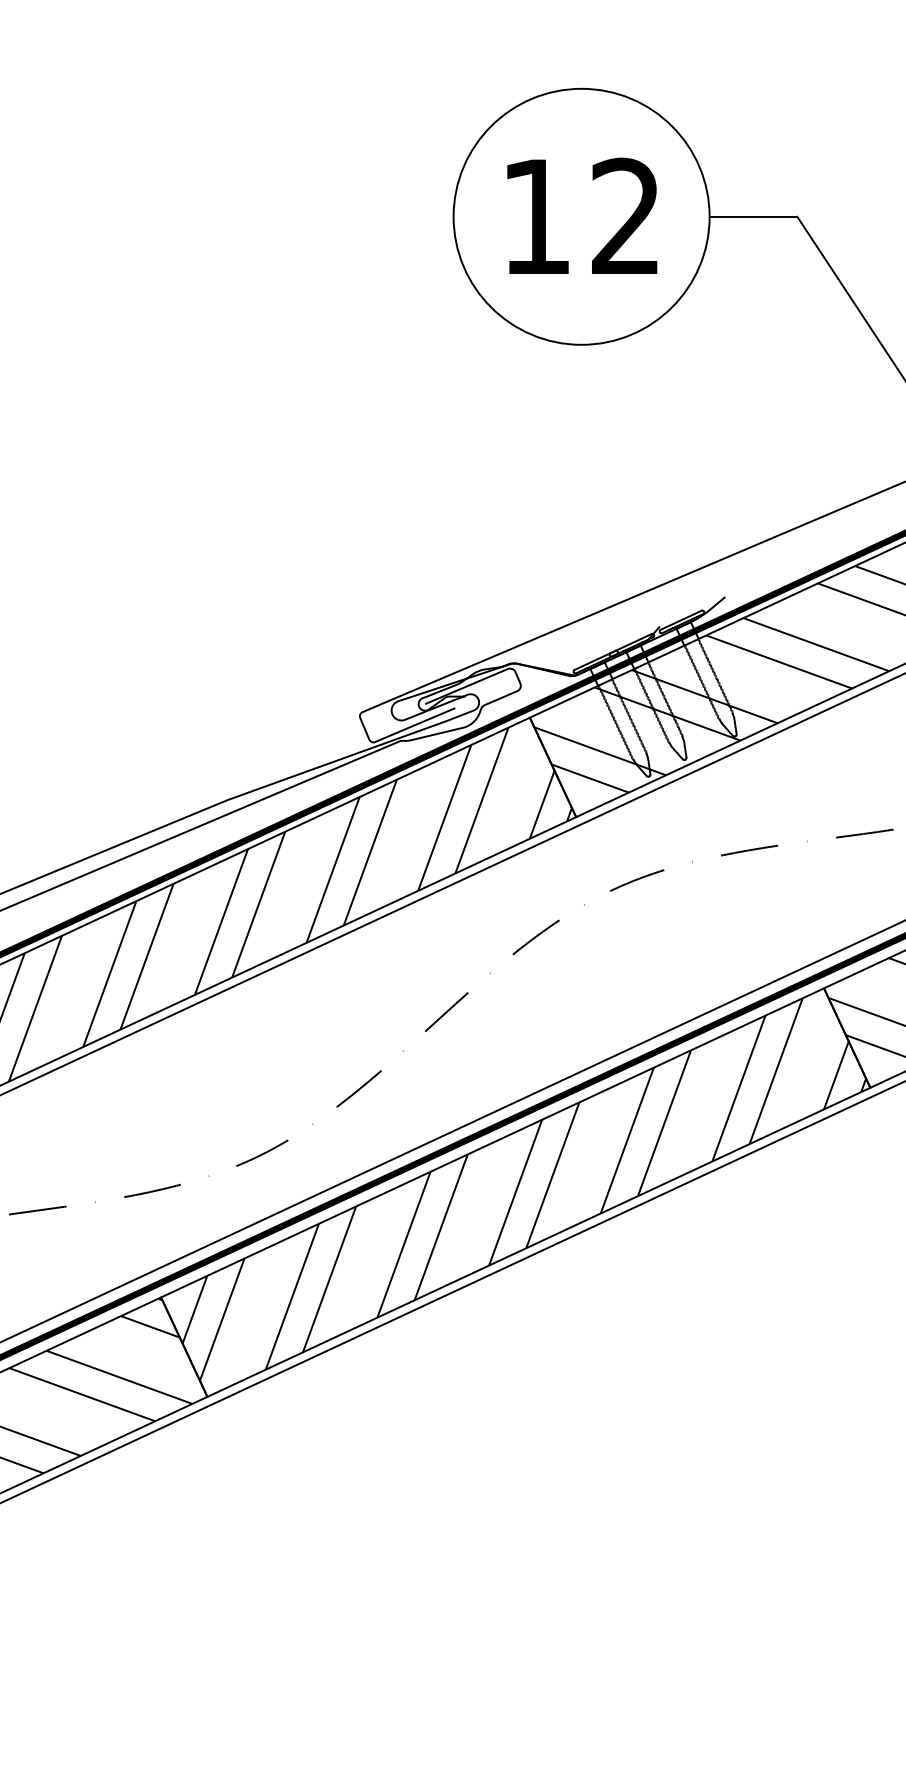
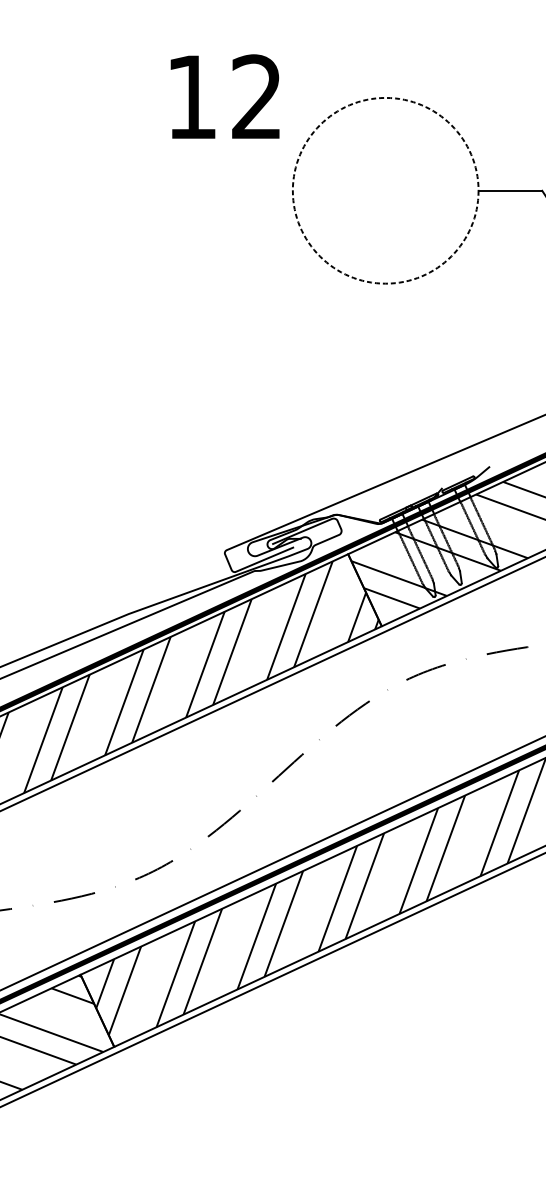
text: (582, 215) -> (225, 96), moved
circle: (581, 216) -> (385, 190), solid -> dashed

